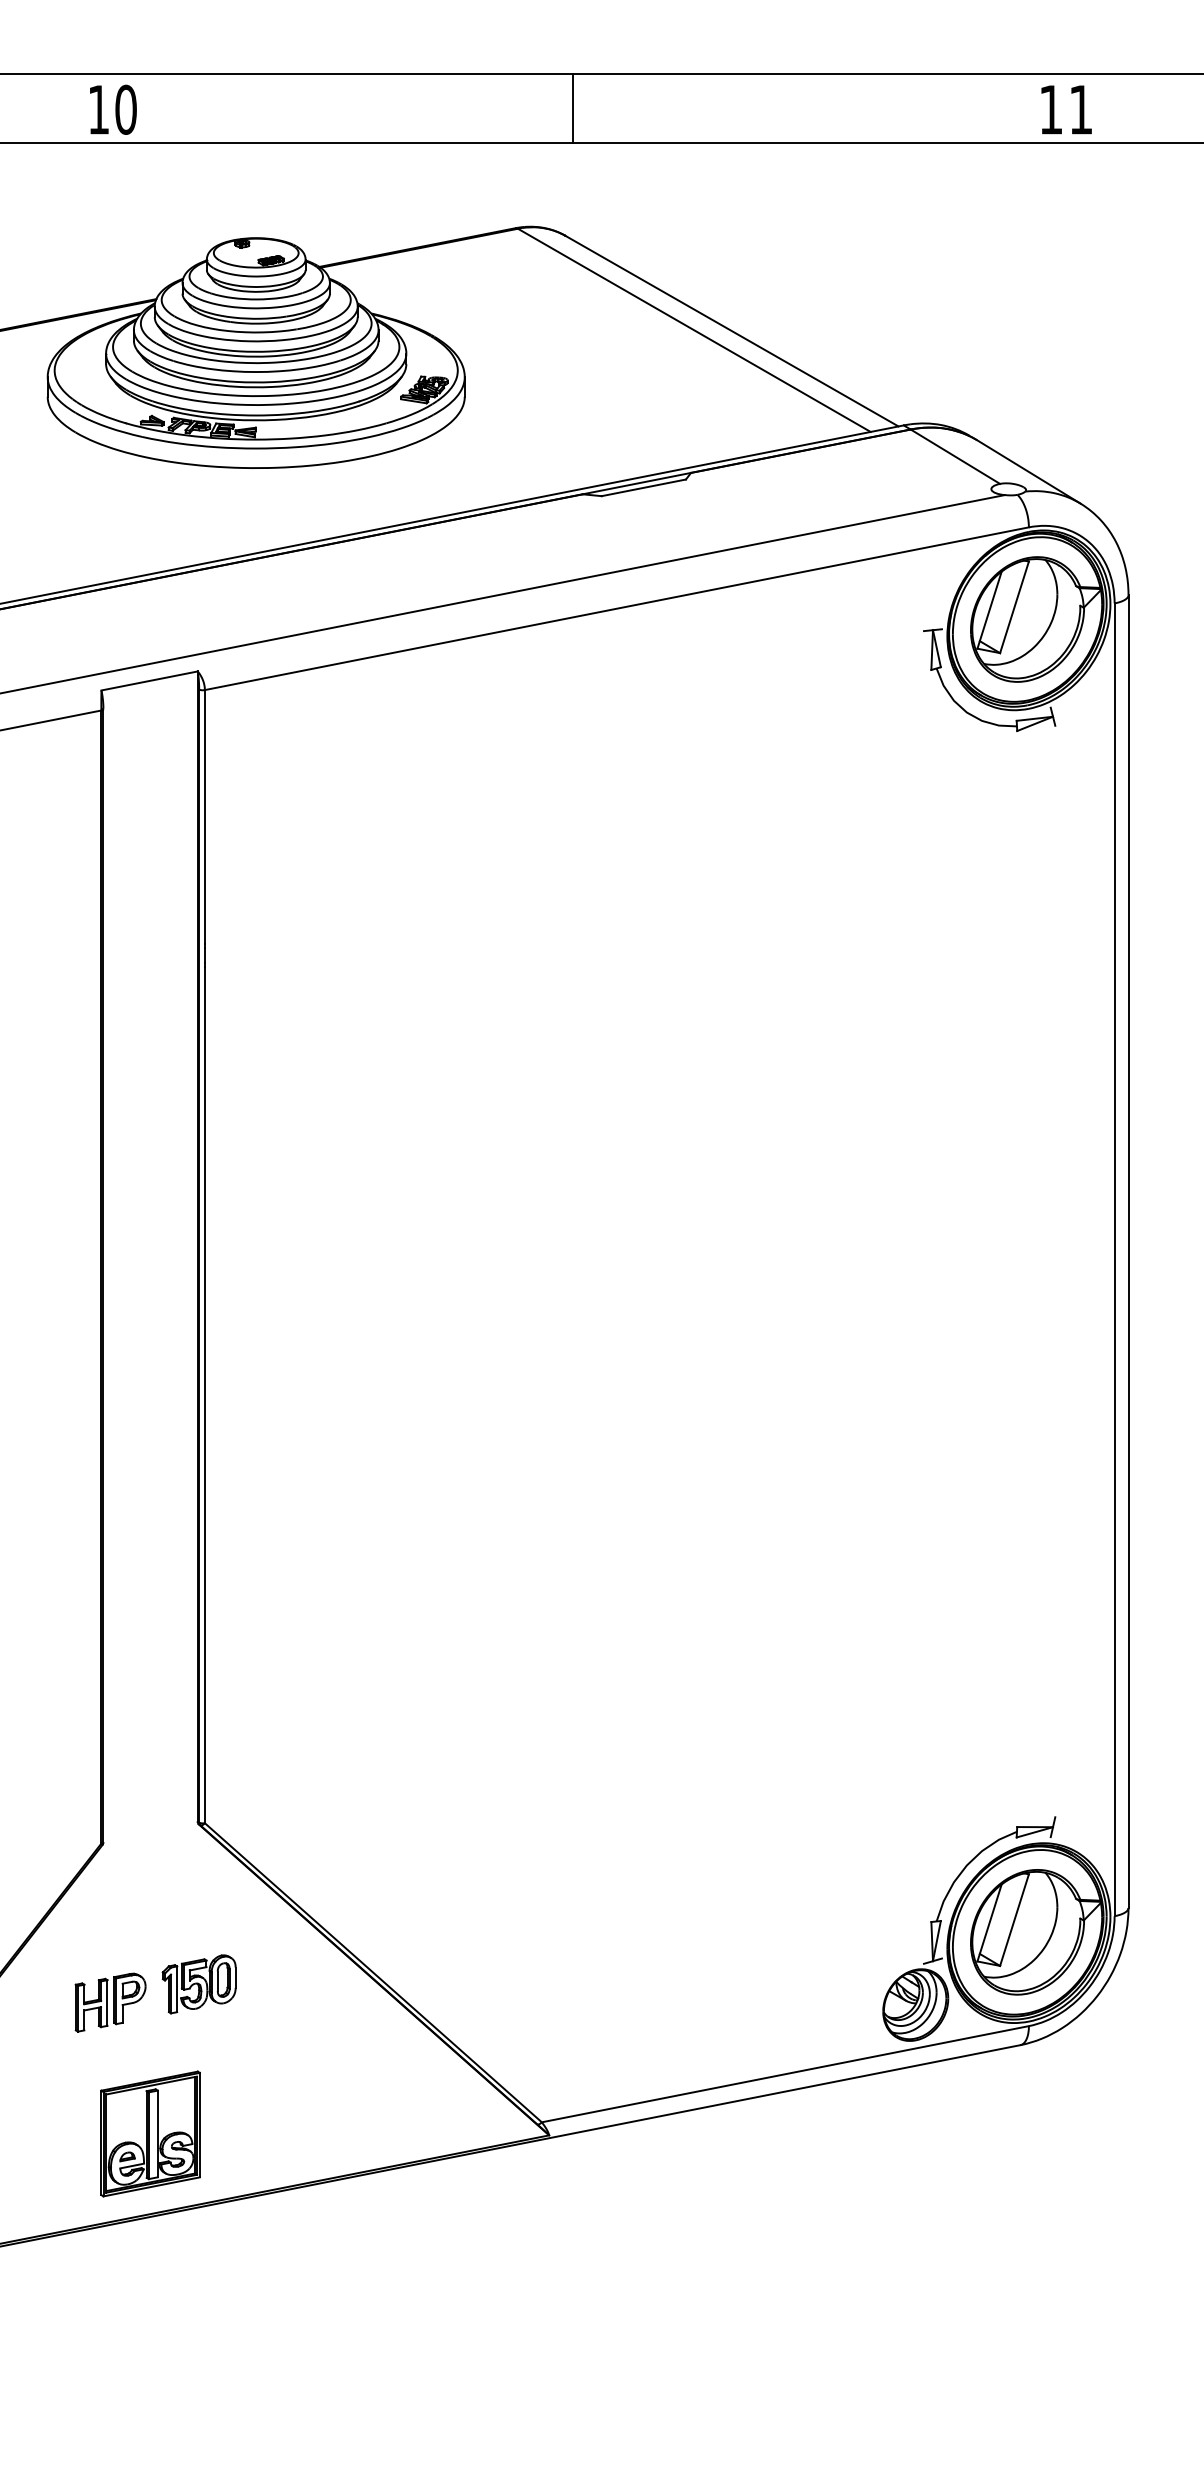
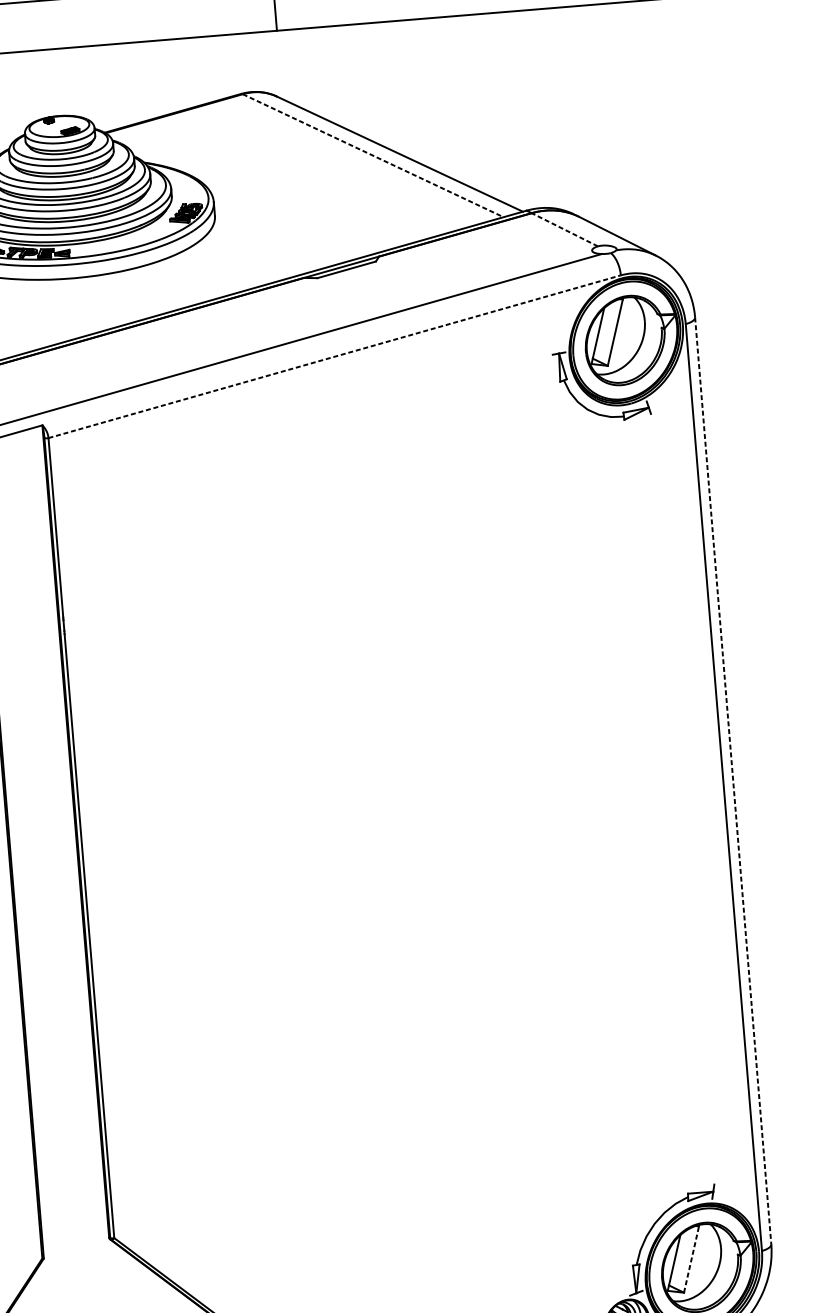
line: (694, 330) -> (373, 155), solid -> dashed
line: (954, 456) -> (564, 229), solid -> dashed
line: (616, 608) -> (334, 356), solid -> dashed
line: (1128, 1252) -> (733, 781), solid -> dashed
line: (1014, 1919) -> (691, 1259), solid -> dashed

